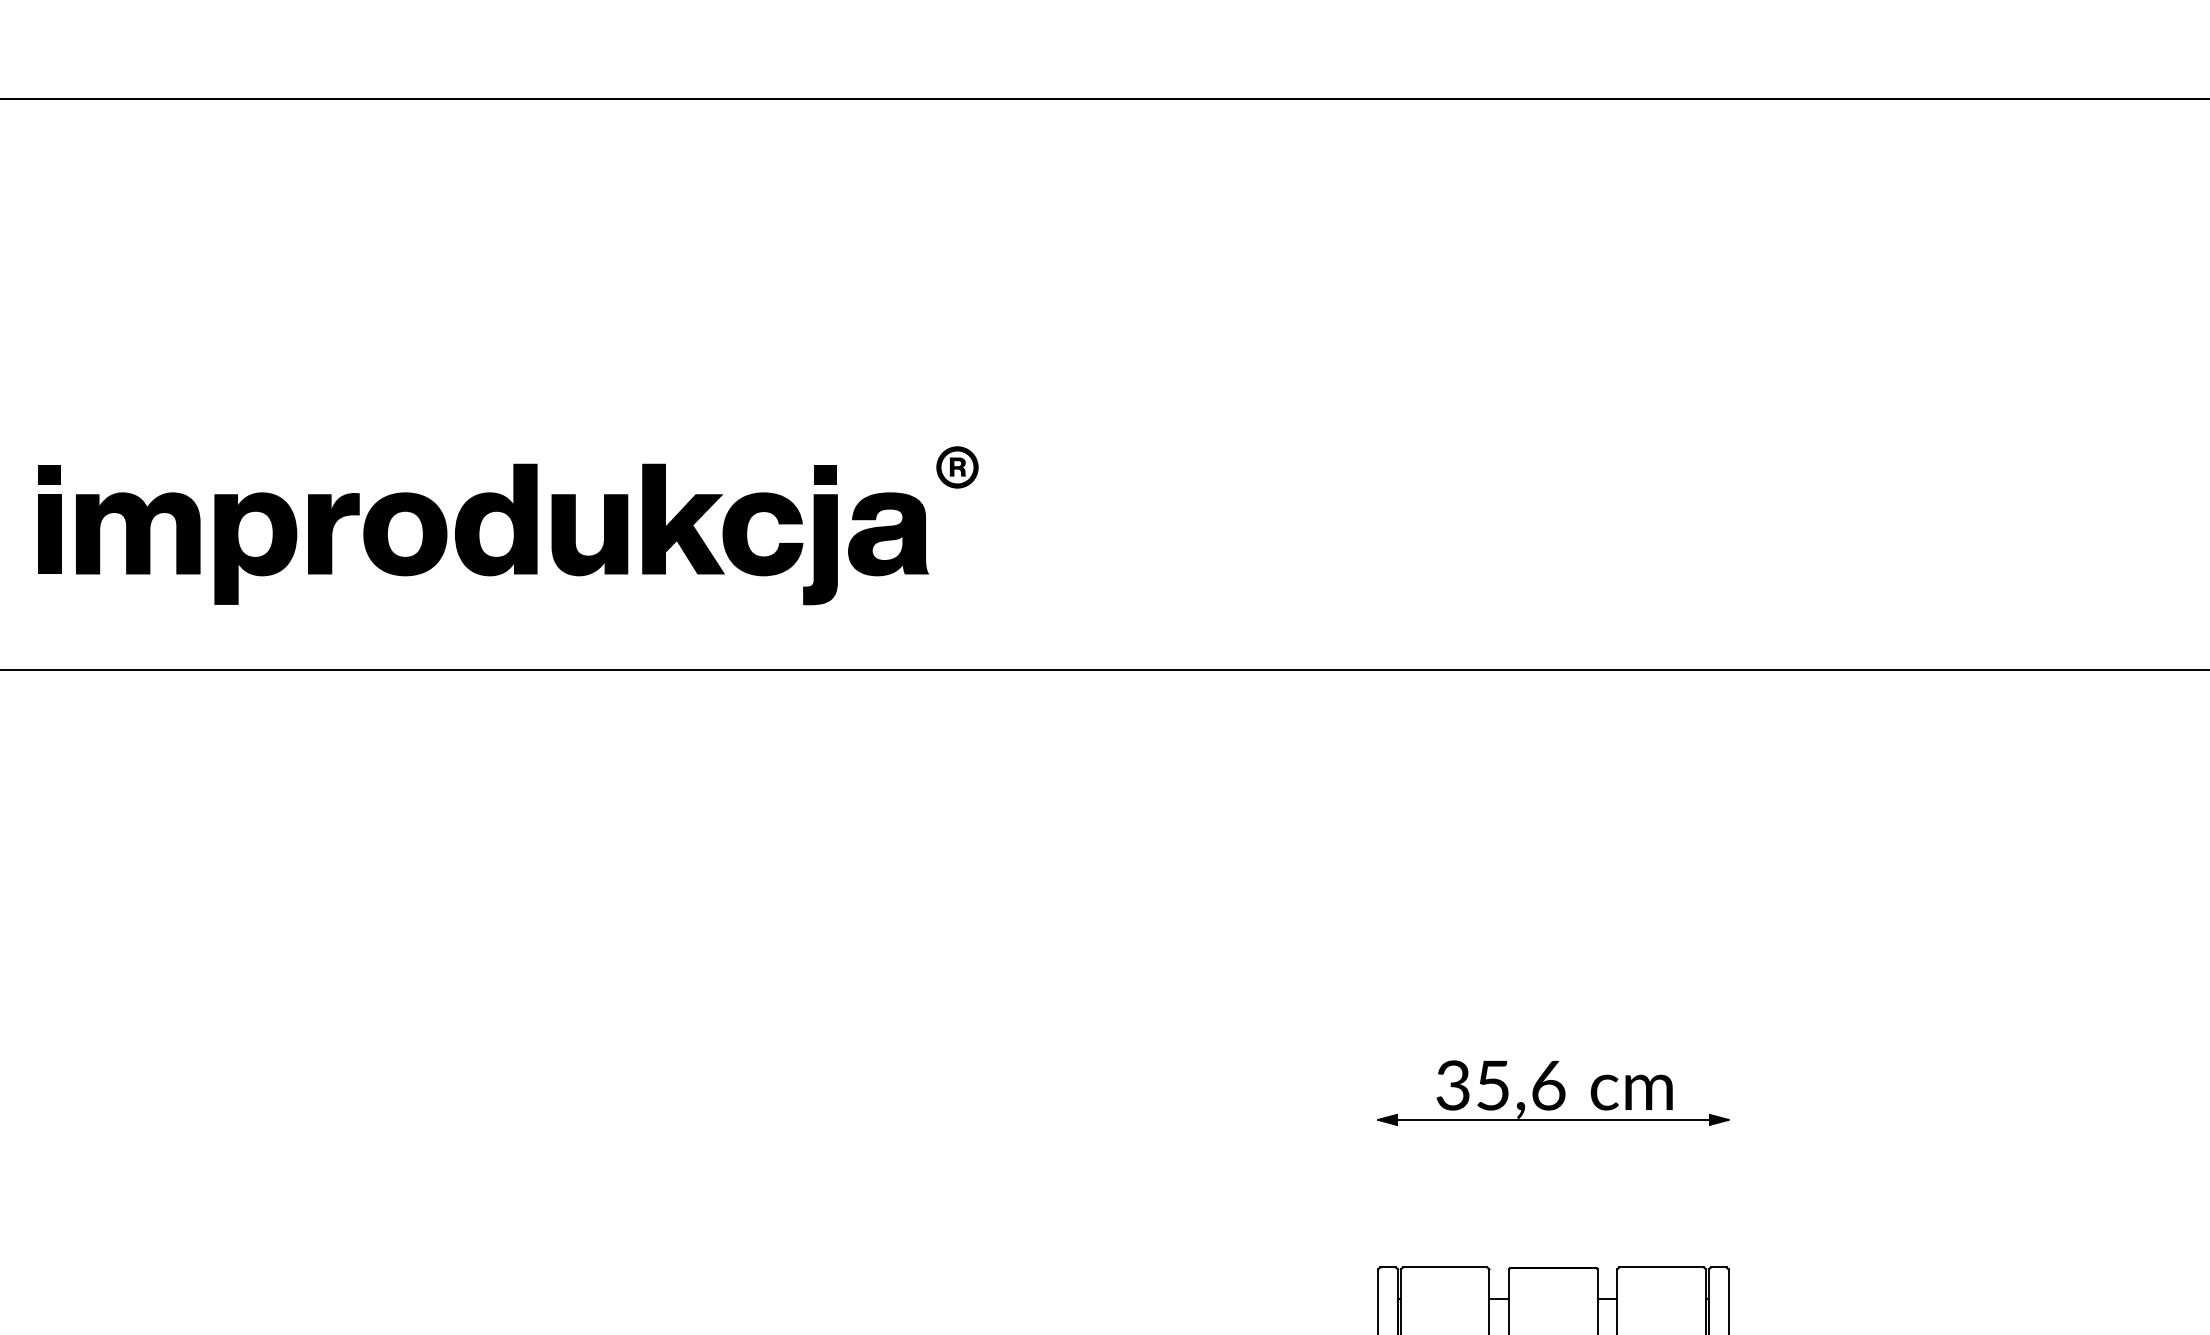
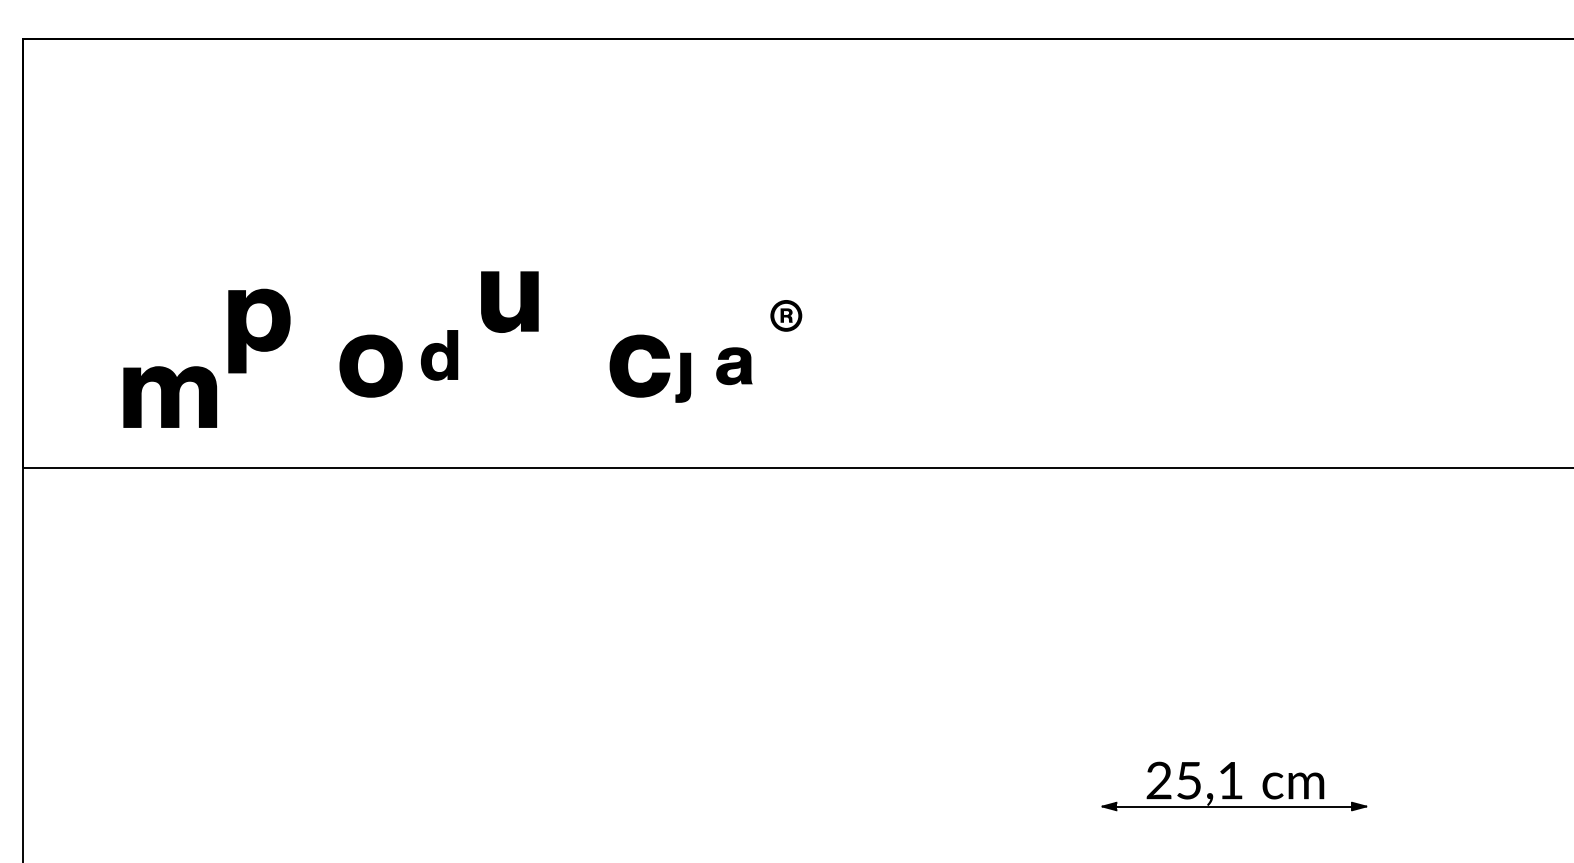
fill: (49, 474) -> (103, 321), removed
fill: (825, 474) -> (687, 321), removed
fill: (683, 518) -> (580, 354), removed
part: (496, 519) -> (439, 355), size x0.6
part: (49, 533) -> (103, 365), removed
part: (138, 533) -> (170, 397), moved
fill: (333, 533) -> (317, 365), removed
part: (888, 534) -> (734, 366), size x0.6
part: (575, 535) -> (499, 302), moved
part: (255, 548) -> (259, 330), moved
part: (820, 549) -> (683, 377), size x0.6
text: (1500, 1085) -> (1194, 780), 35,6 -> 25,1

